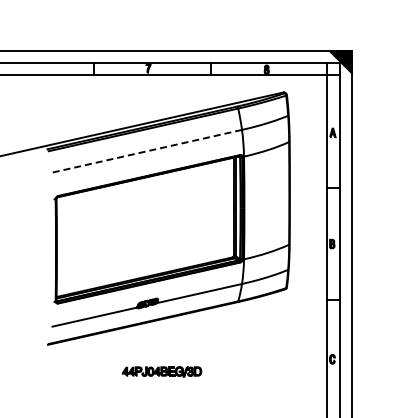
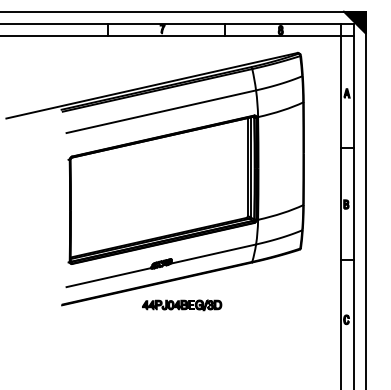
line: (146, 151) -> (160, 111), dashed -> solid
part: (161, 371) -> (181, 304), moved

